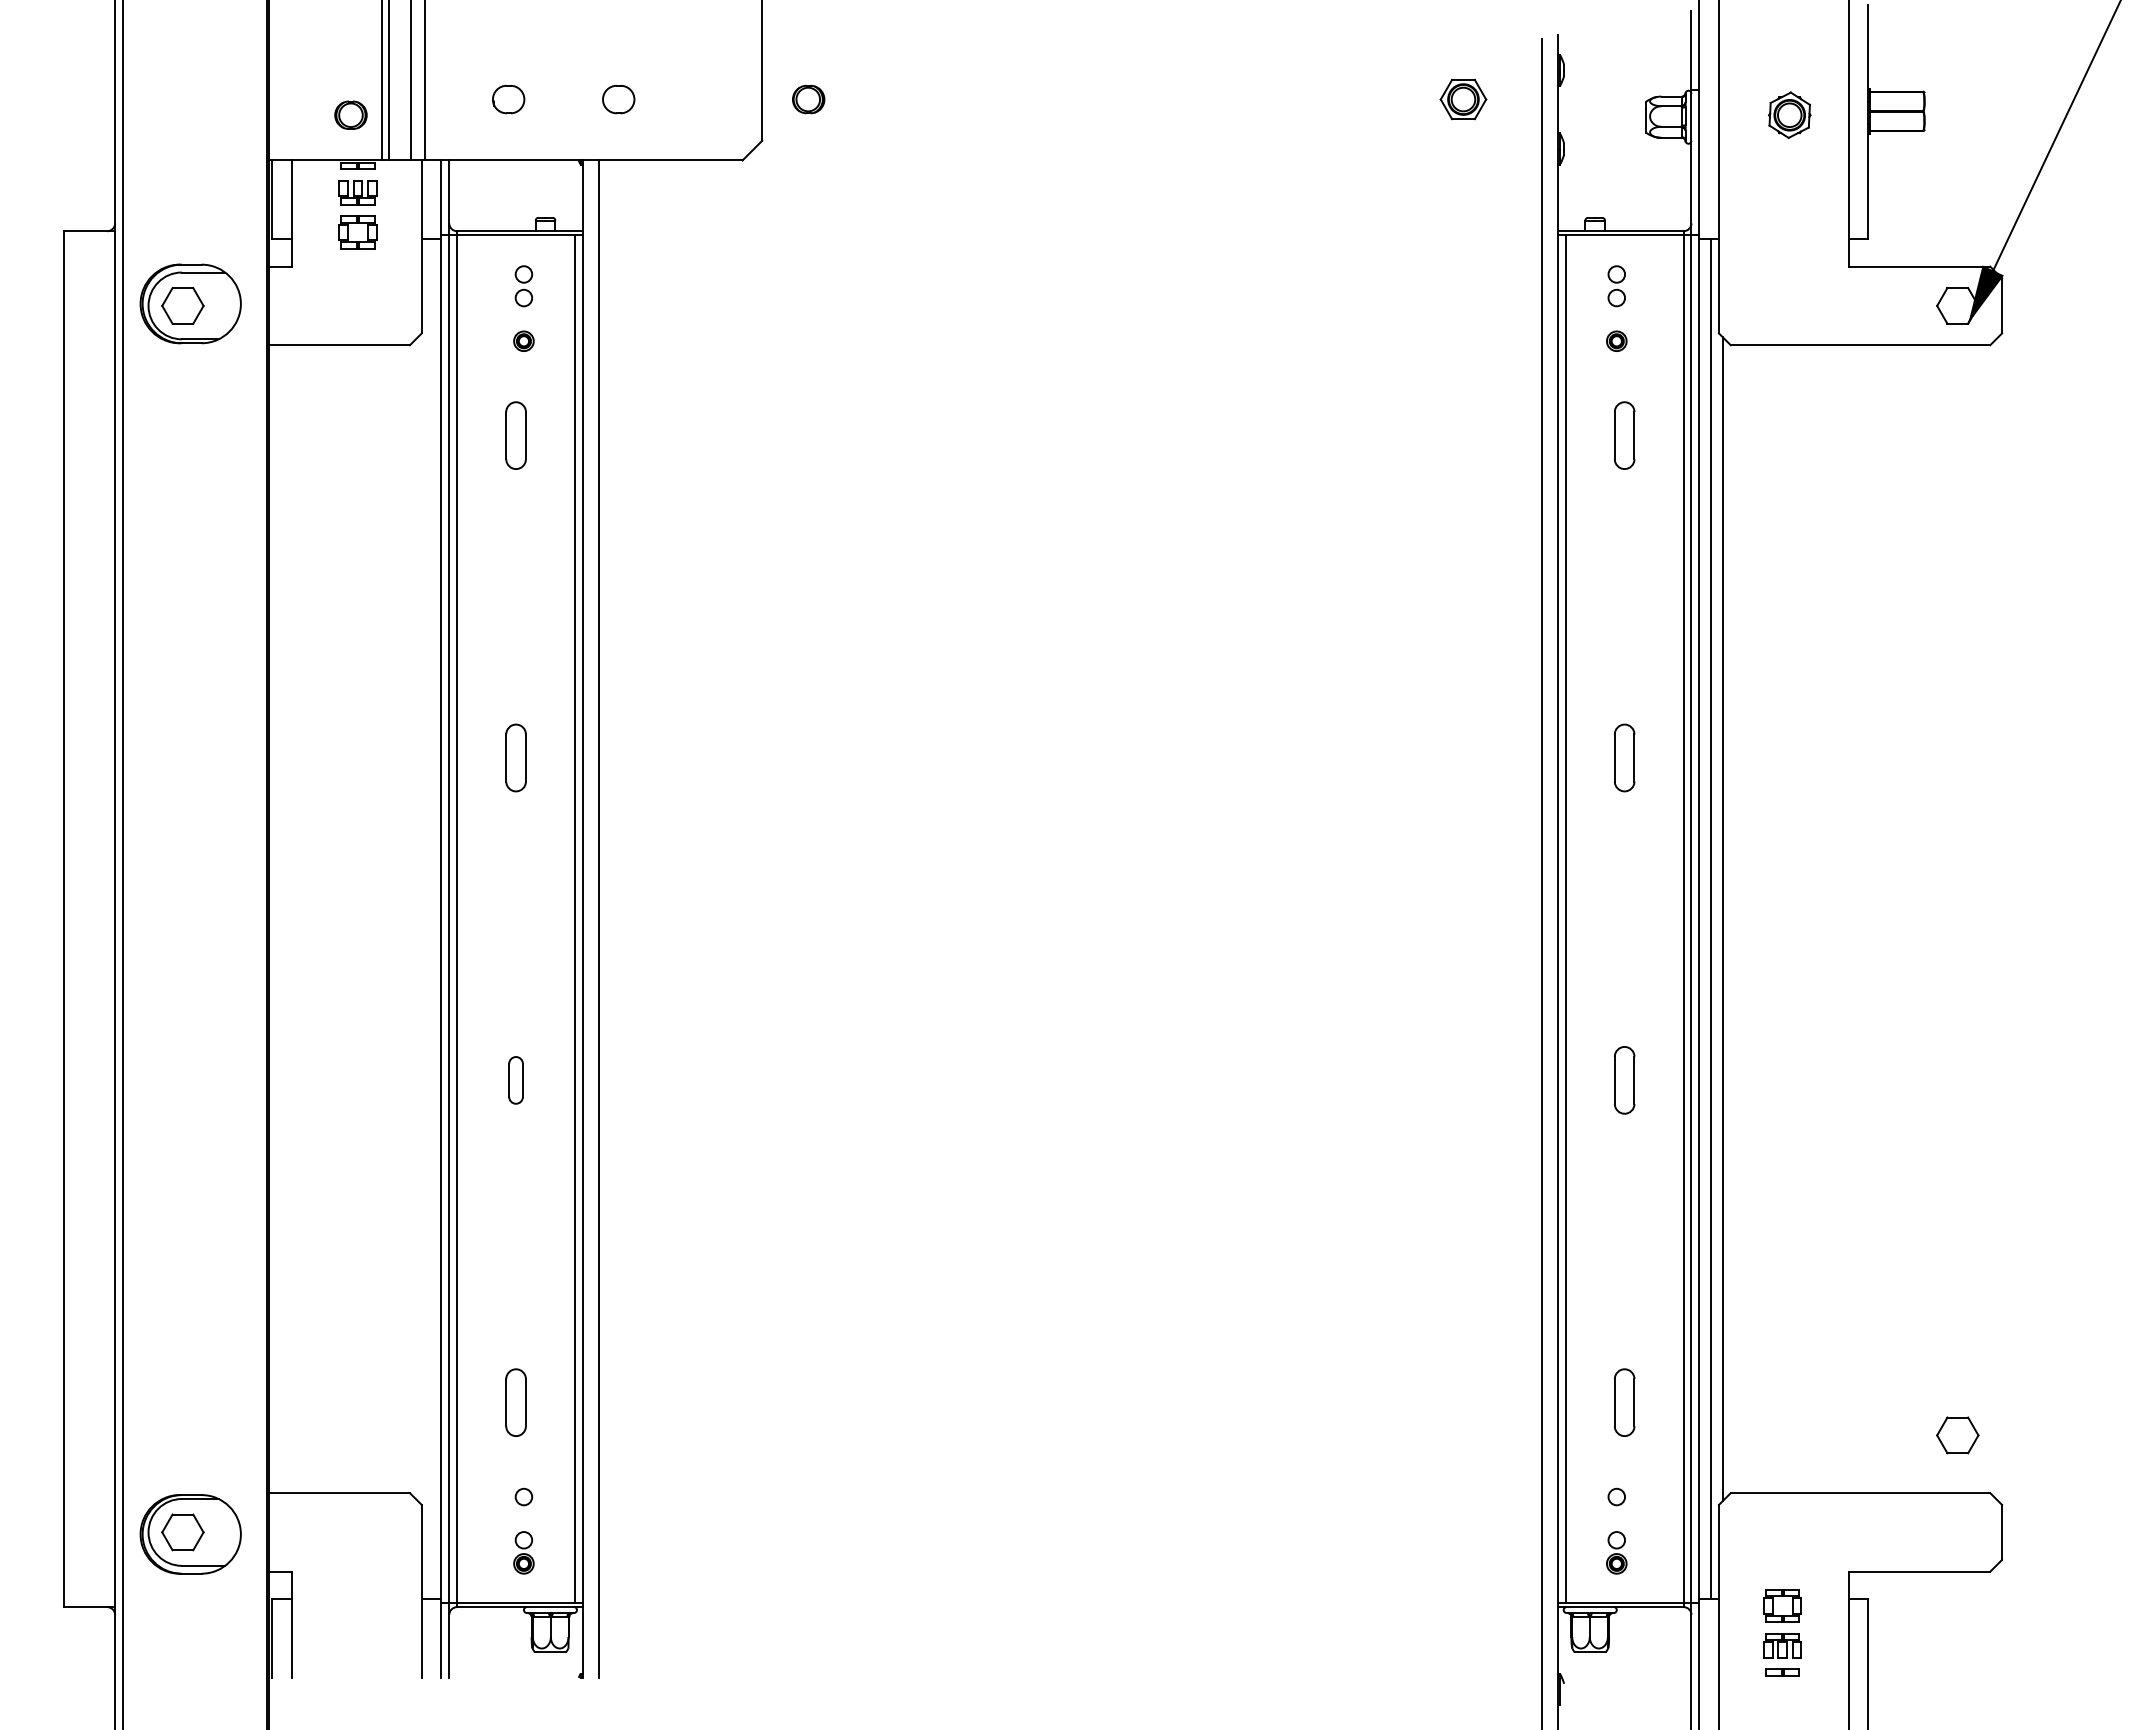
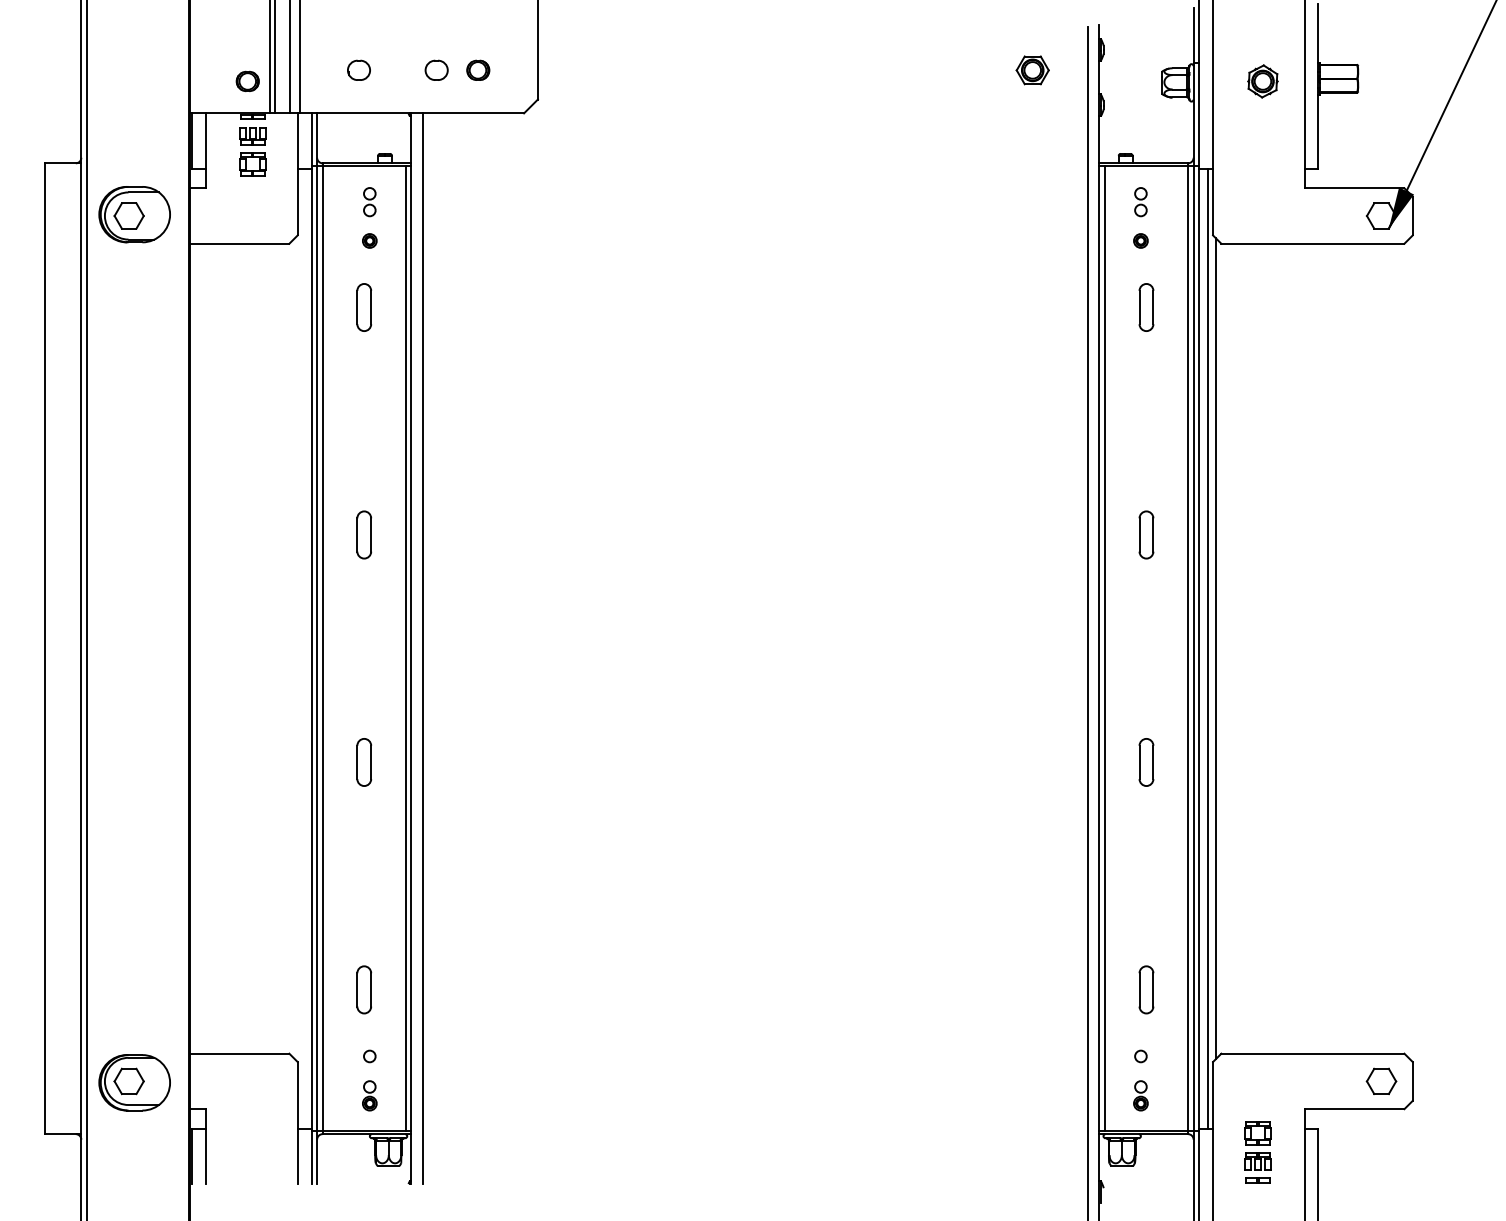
part: (808, 99) -> (478, 70), moved
part: (515, 1080) -> (363, 762), size x1.43
part: (1957, 1435) -> (1381, 1081), moved

